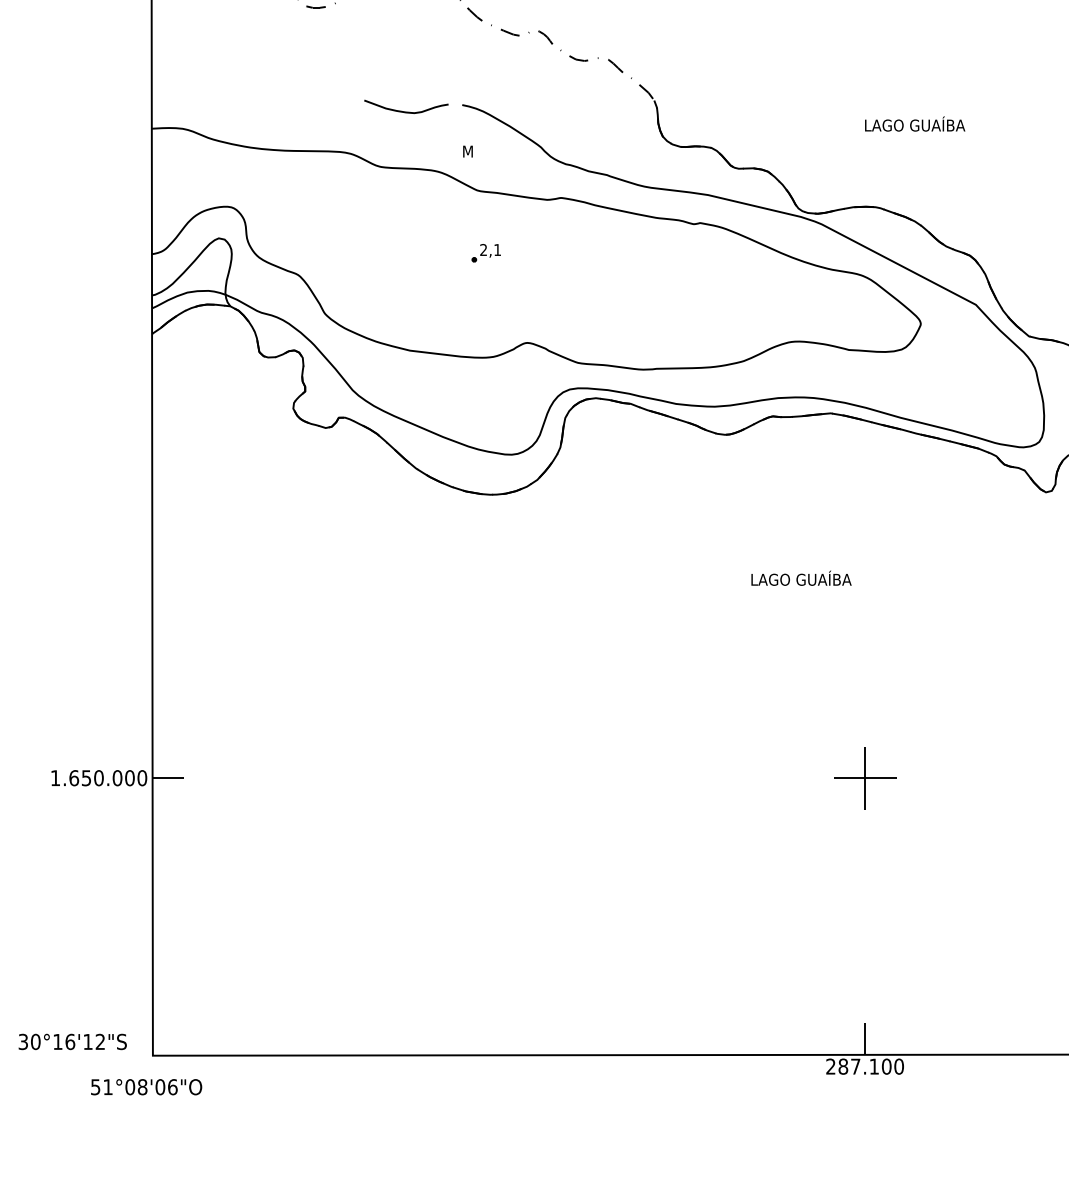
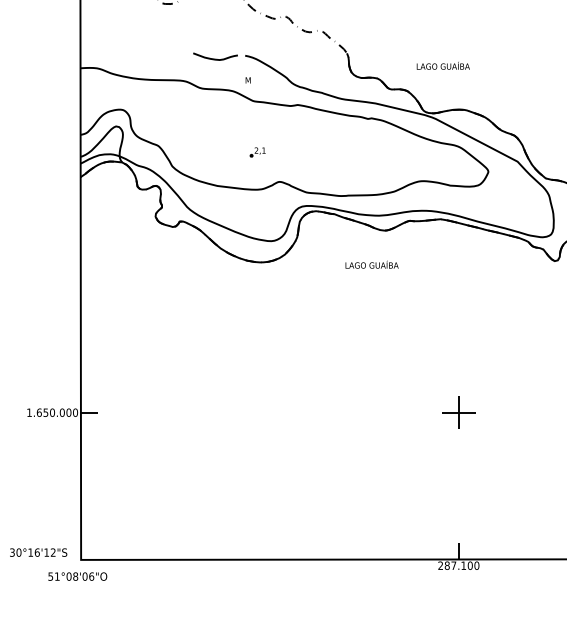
text: (913, 123) -> (442, 65), moved
part: (485, 253) -> (257, 152), moved
text: (800, 577) -> (371, 264), moved

